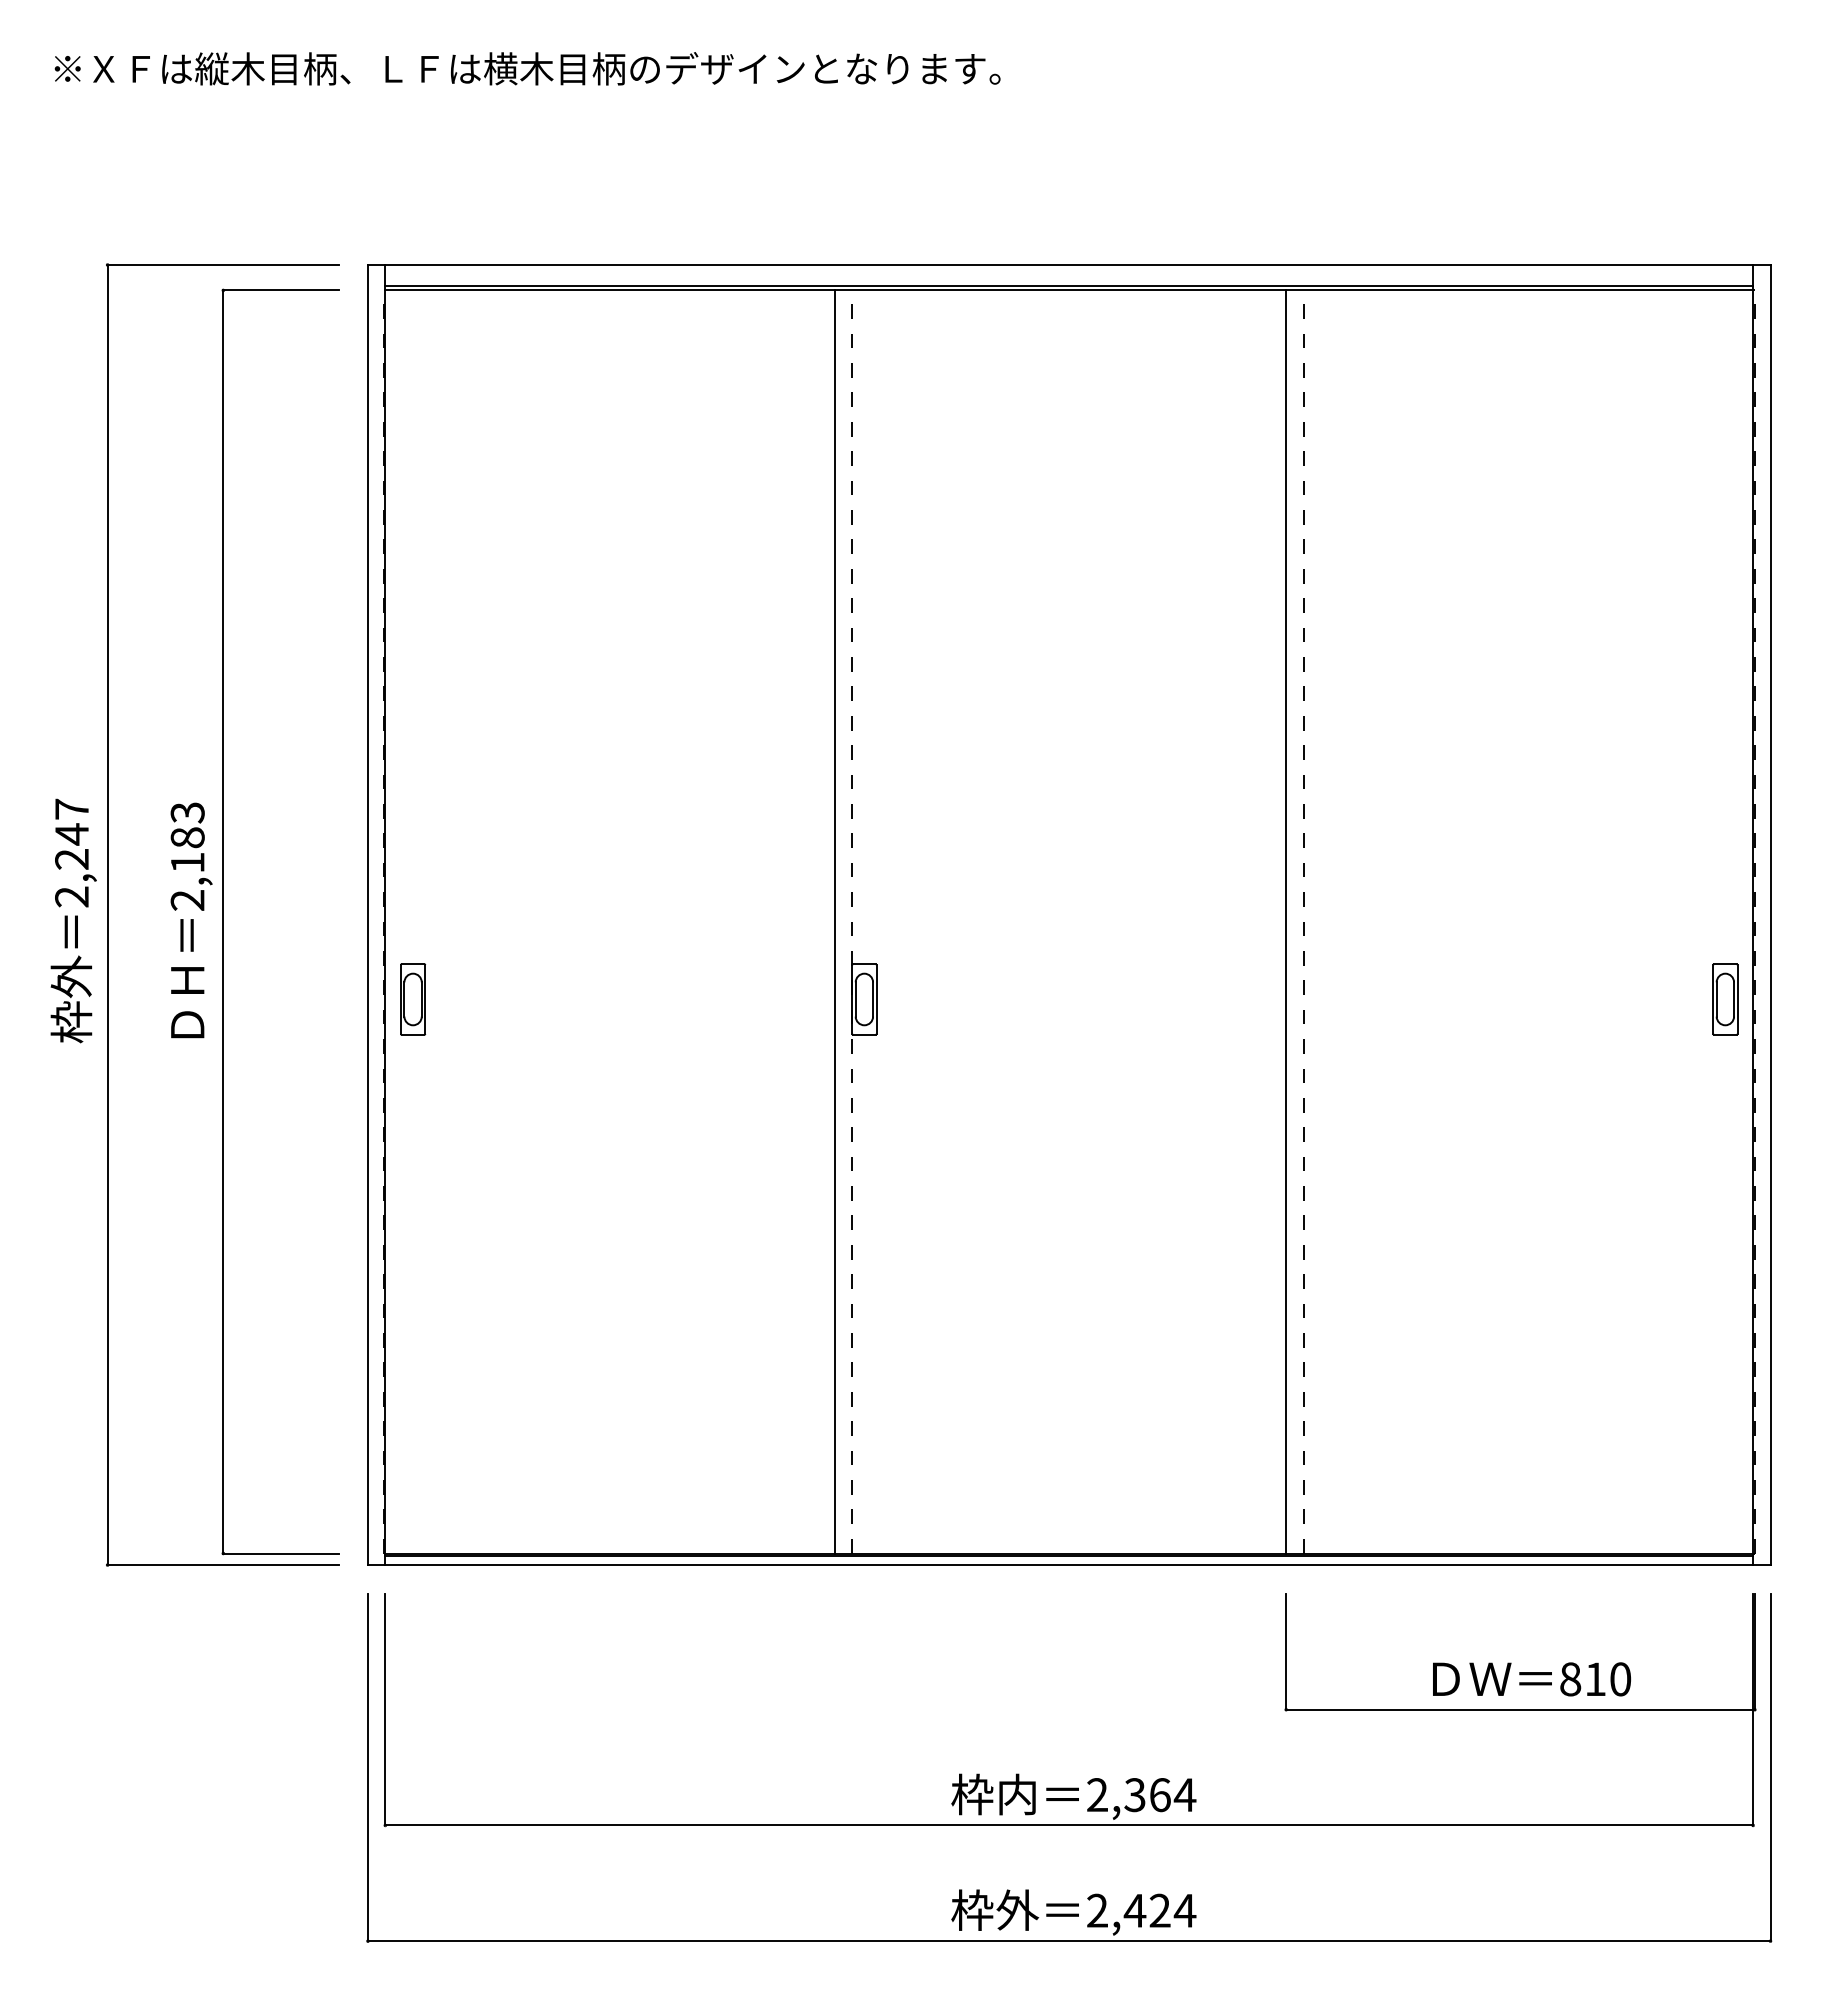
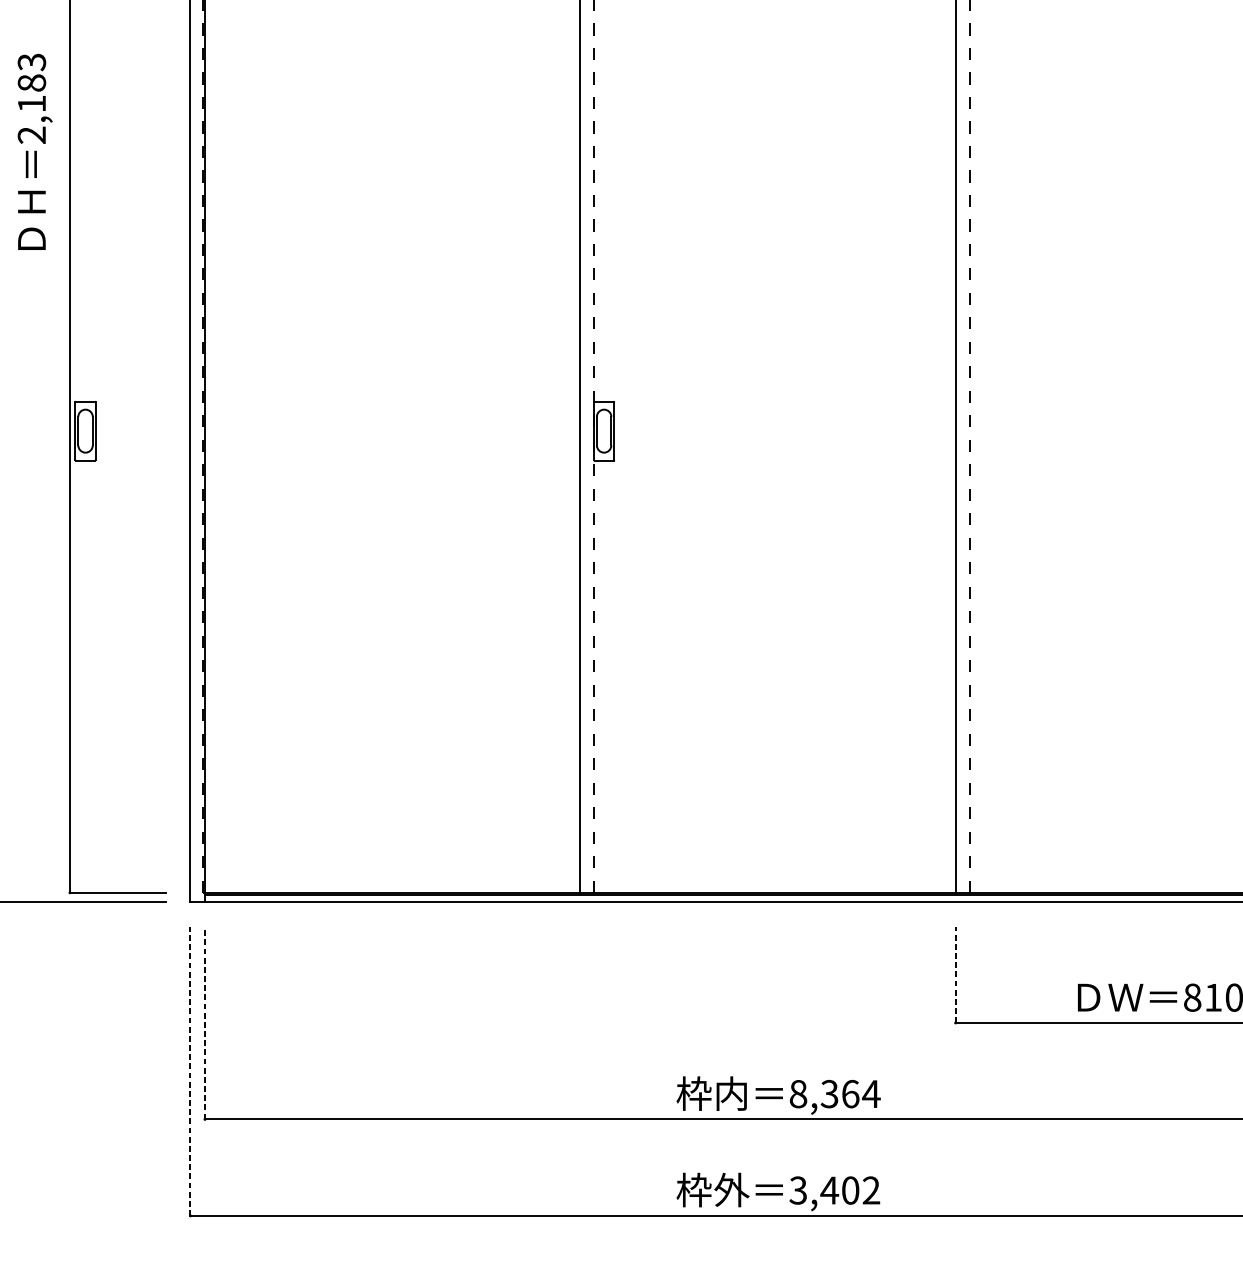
text: (191, 920) -> (35, 152), moved
part: (412, 999) -> (85, 431), moved
line: (1286, 1651) -> (955, 974), solid -> dashed
line: (385, 1709) -> (205, 1022), solid -> dashed
line: (367, 1767) -> (190, 1071), solid -> dashed
text: (1097, 1795) -> (798, 1094), 2,364 -> 8,364
text: (1141, 1910) -> (835, 1190), 2,424 -> 3,402

